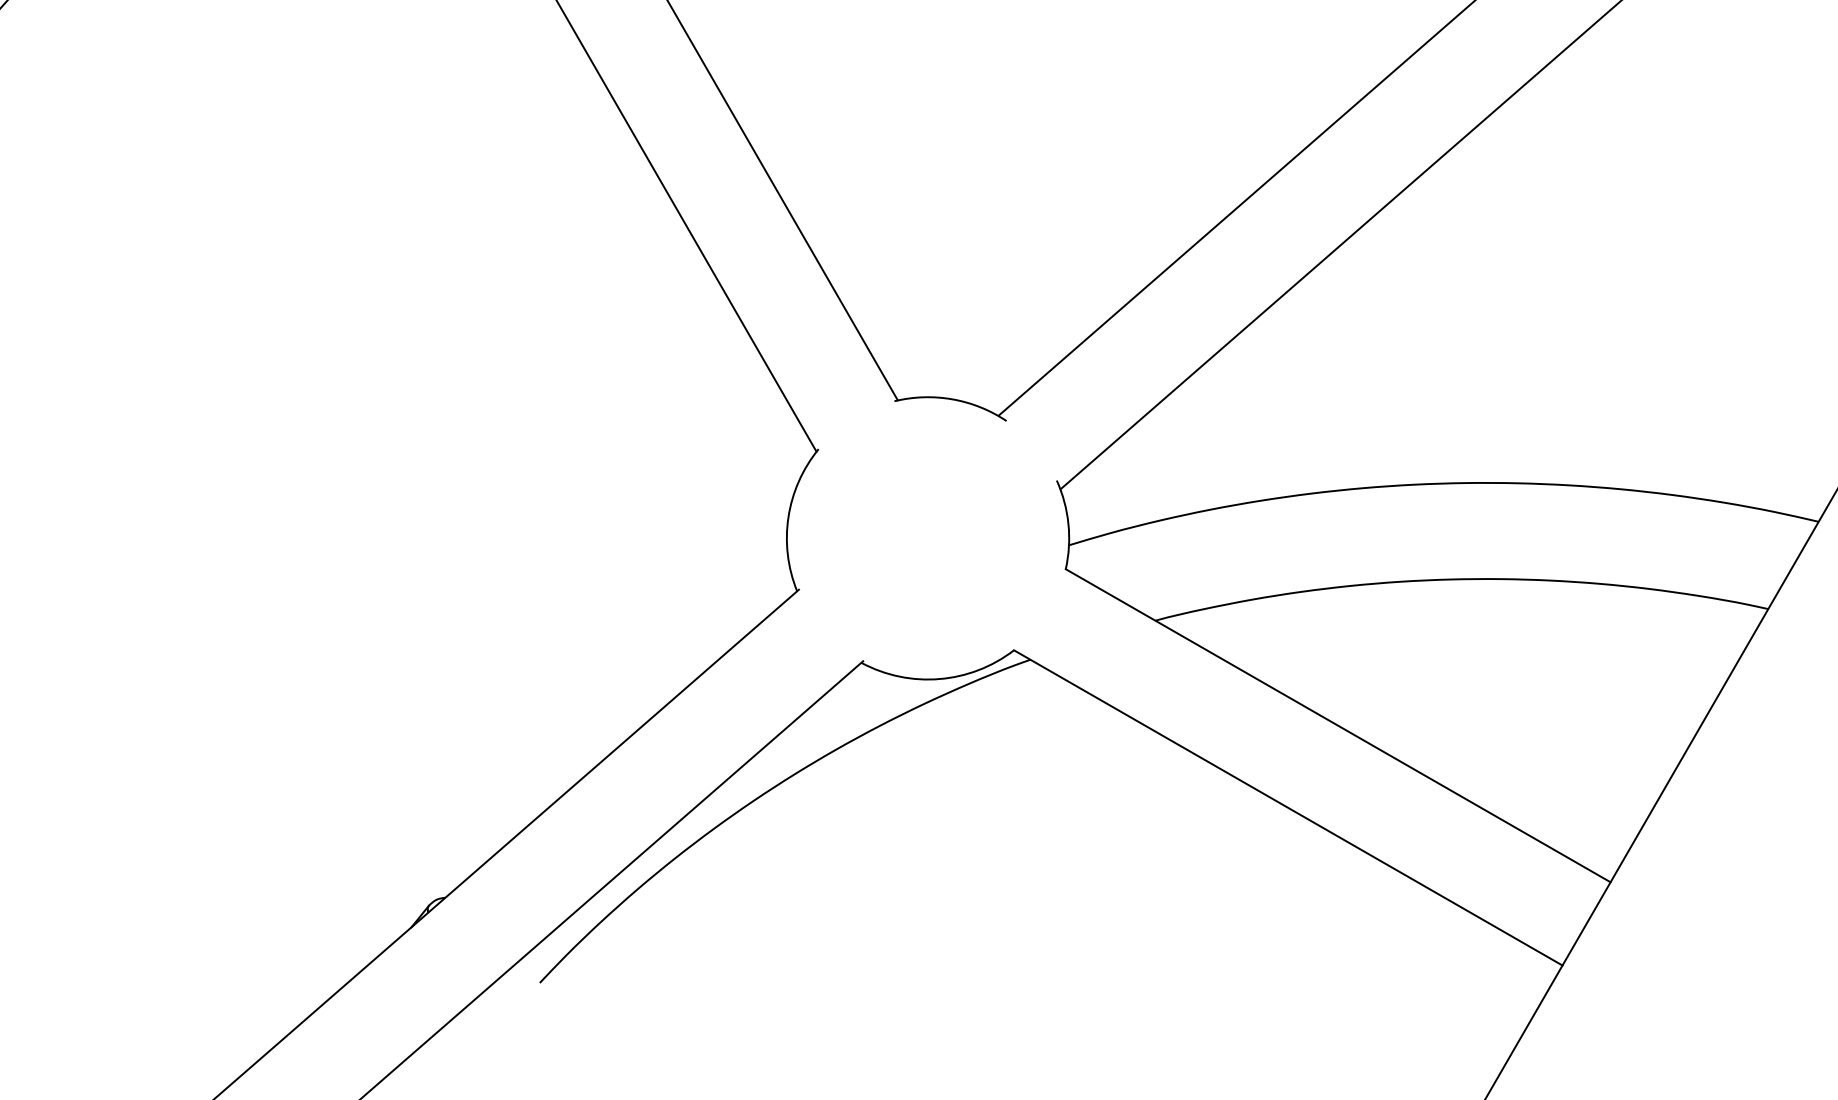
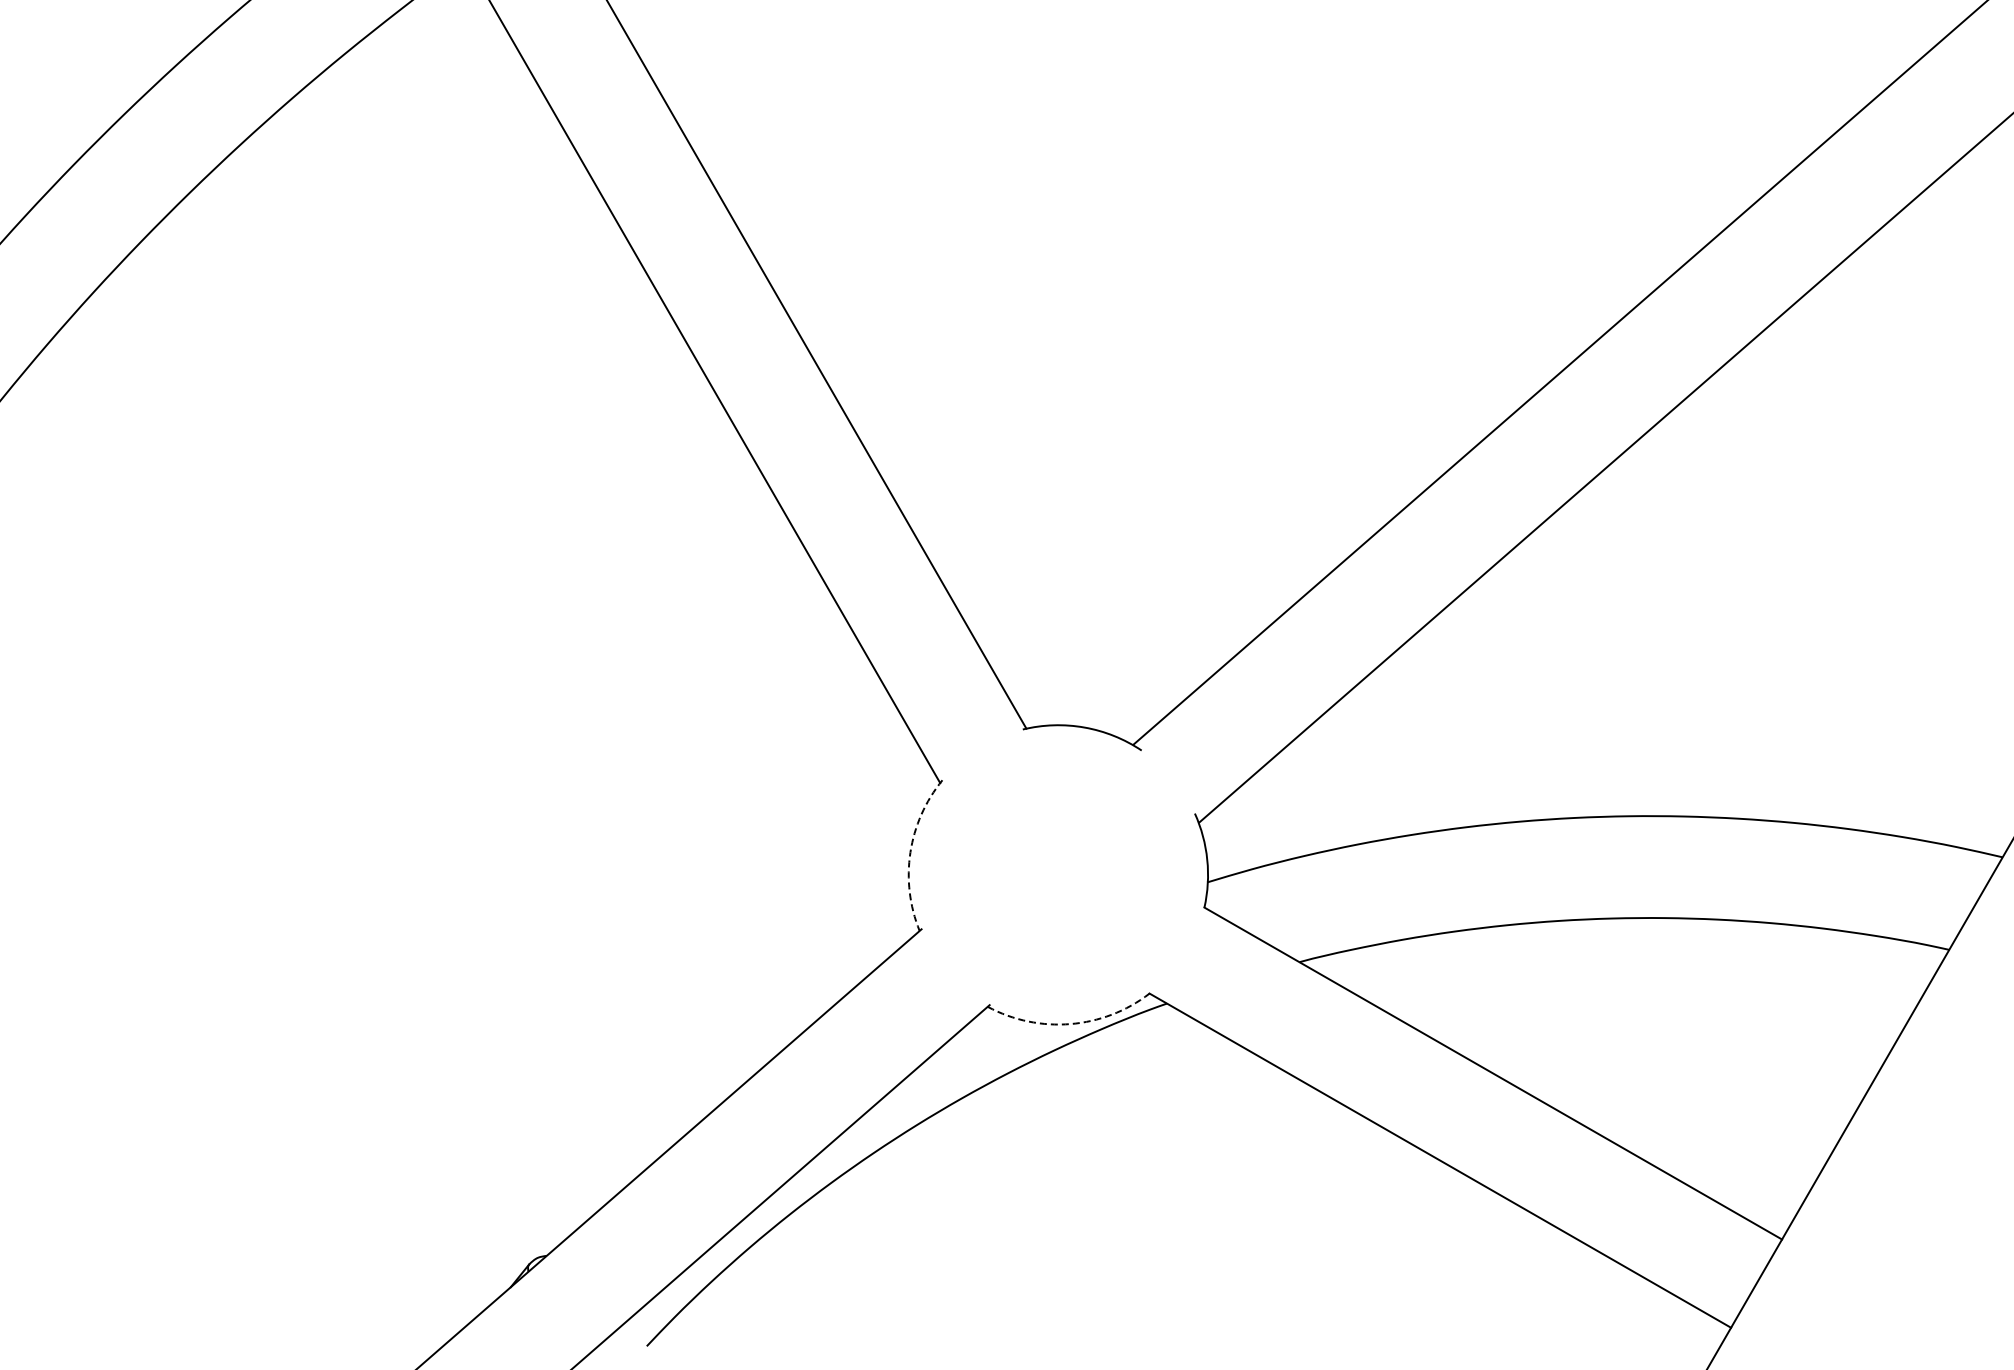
arc: (788, 517) -> (910, 852), solid -> dashed
arc: (939, 679) -> (1070, 1024), solid -> dashed

